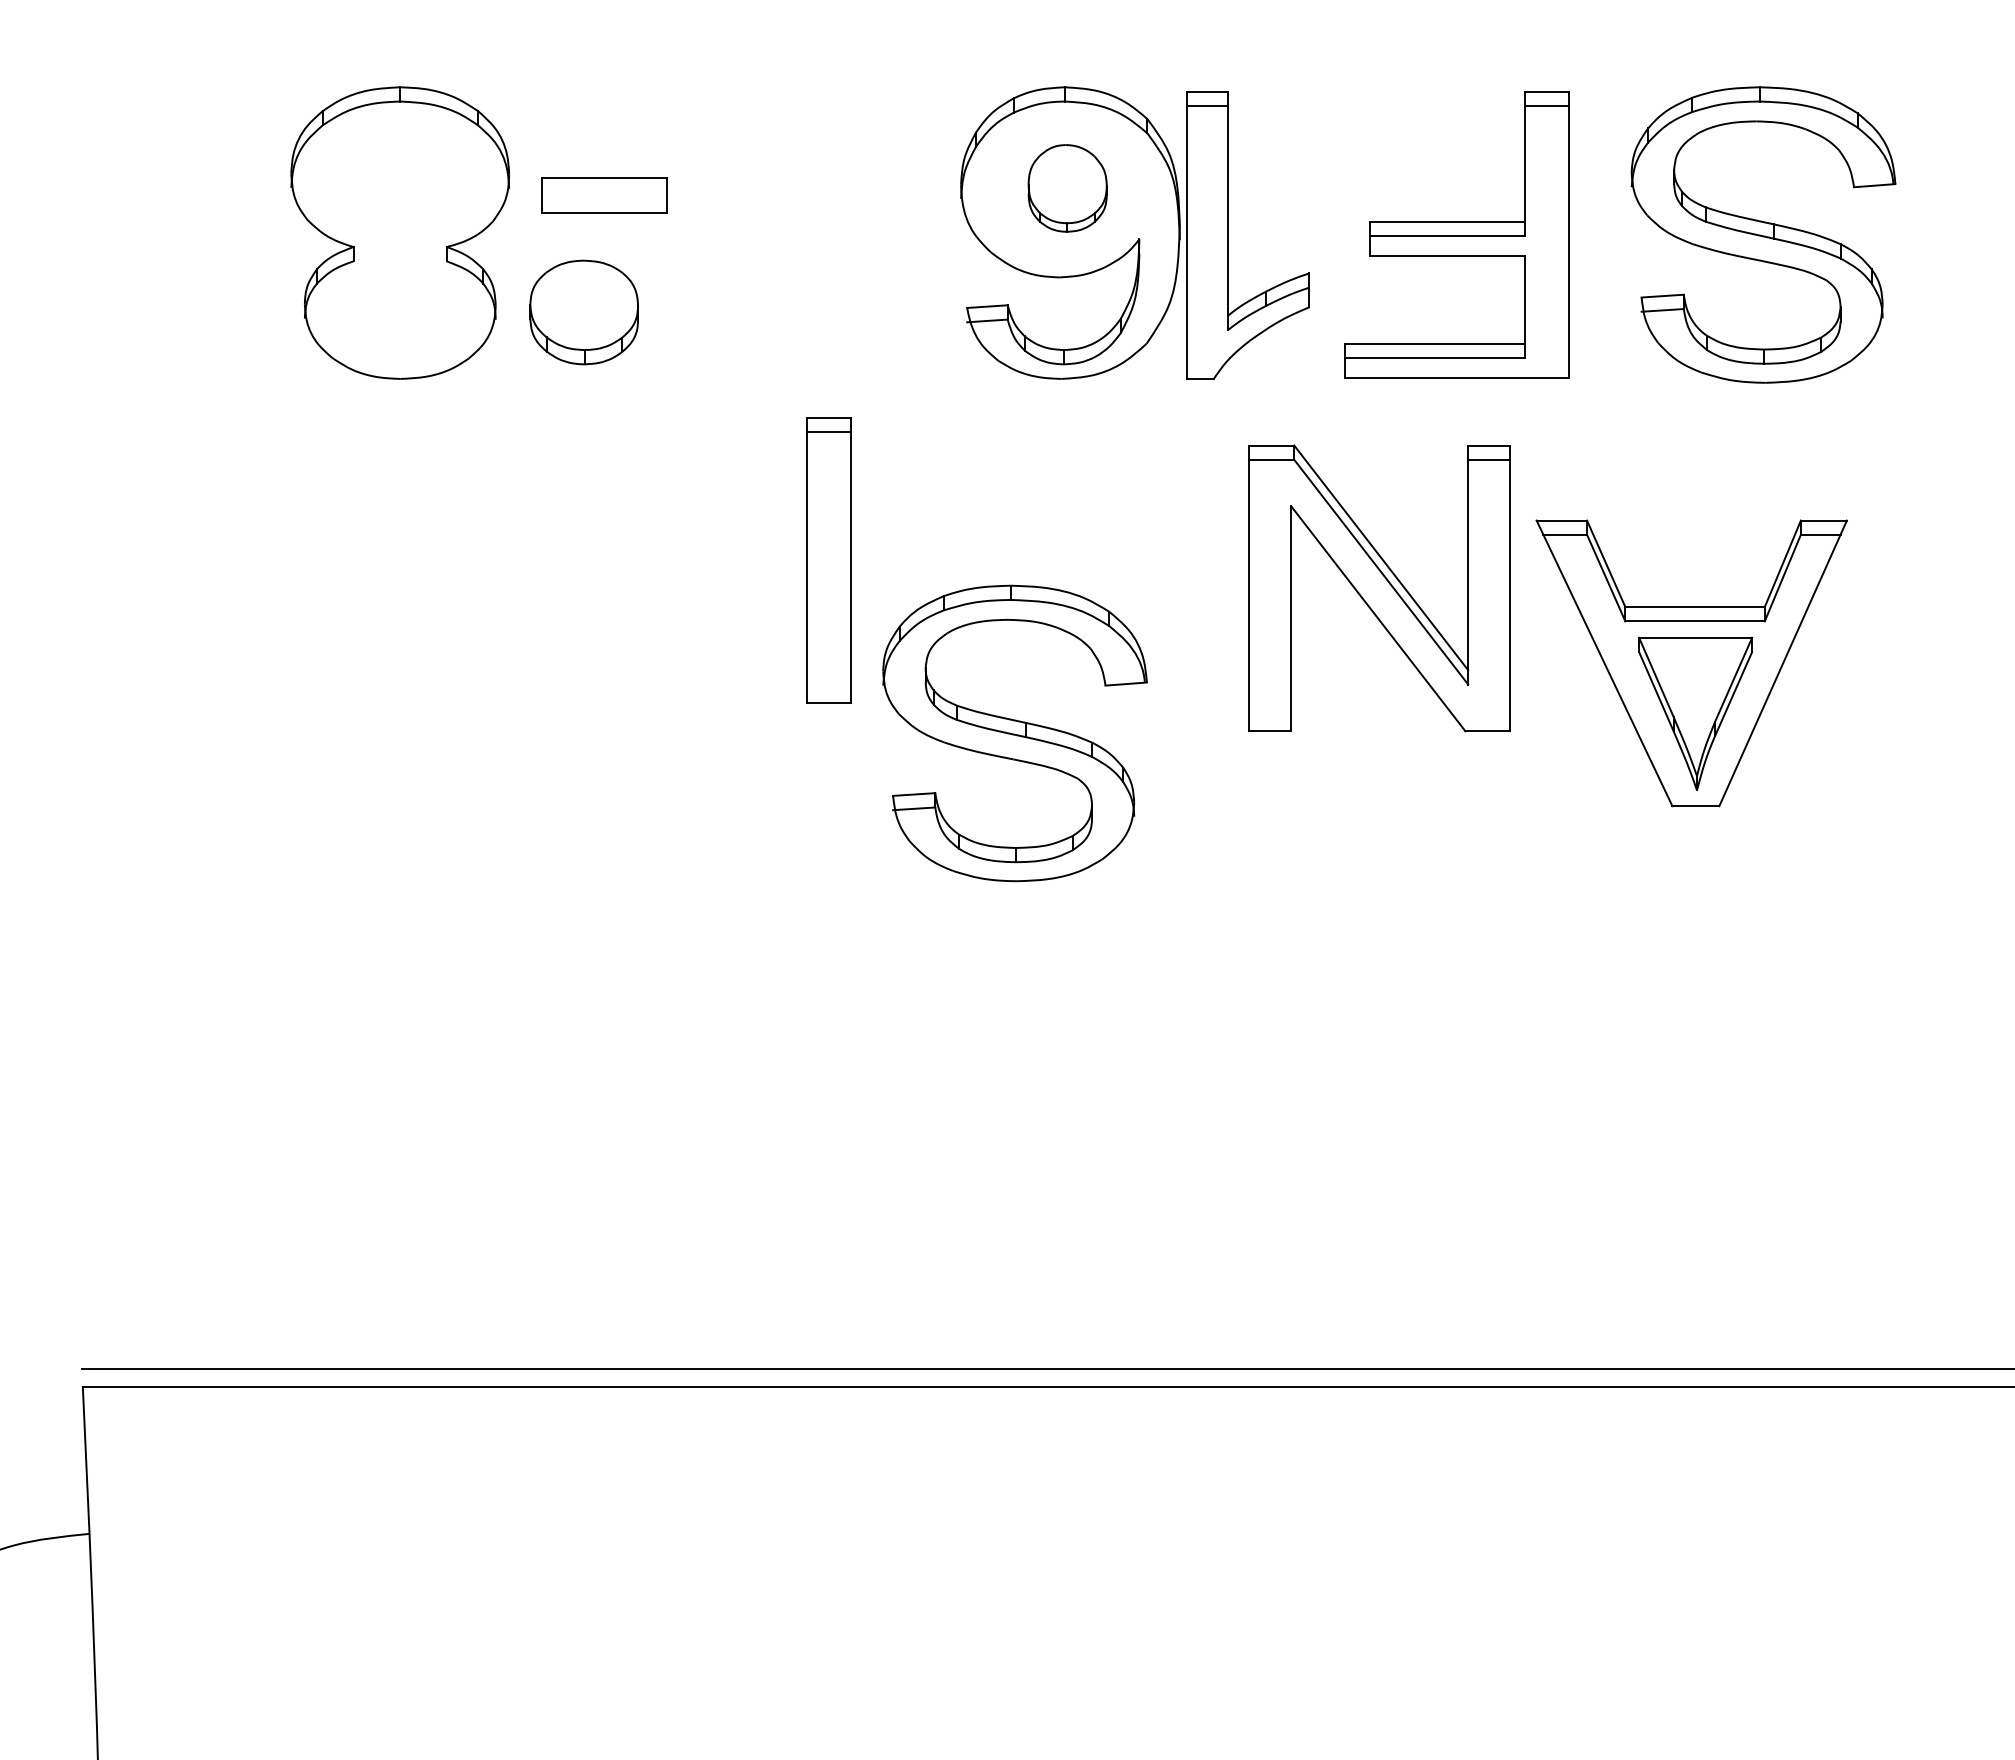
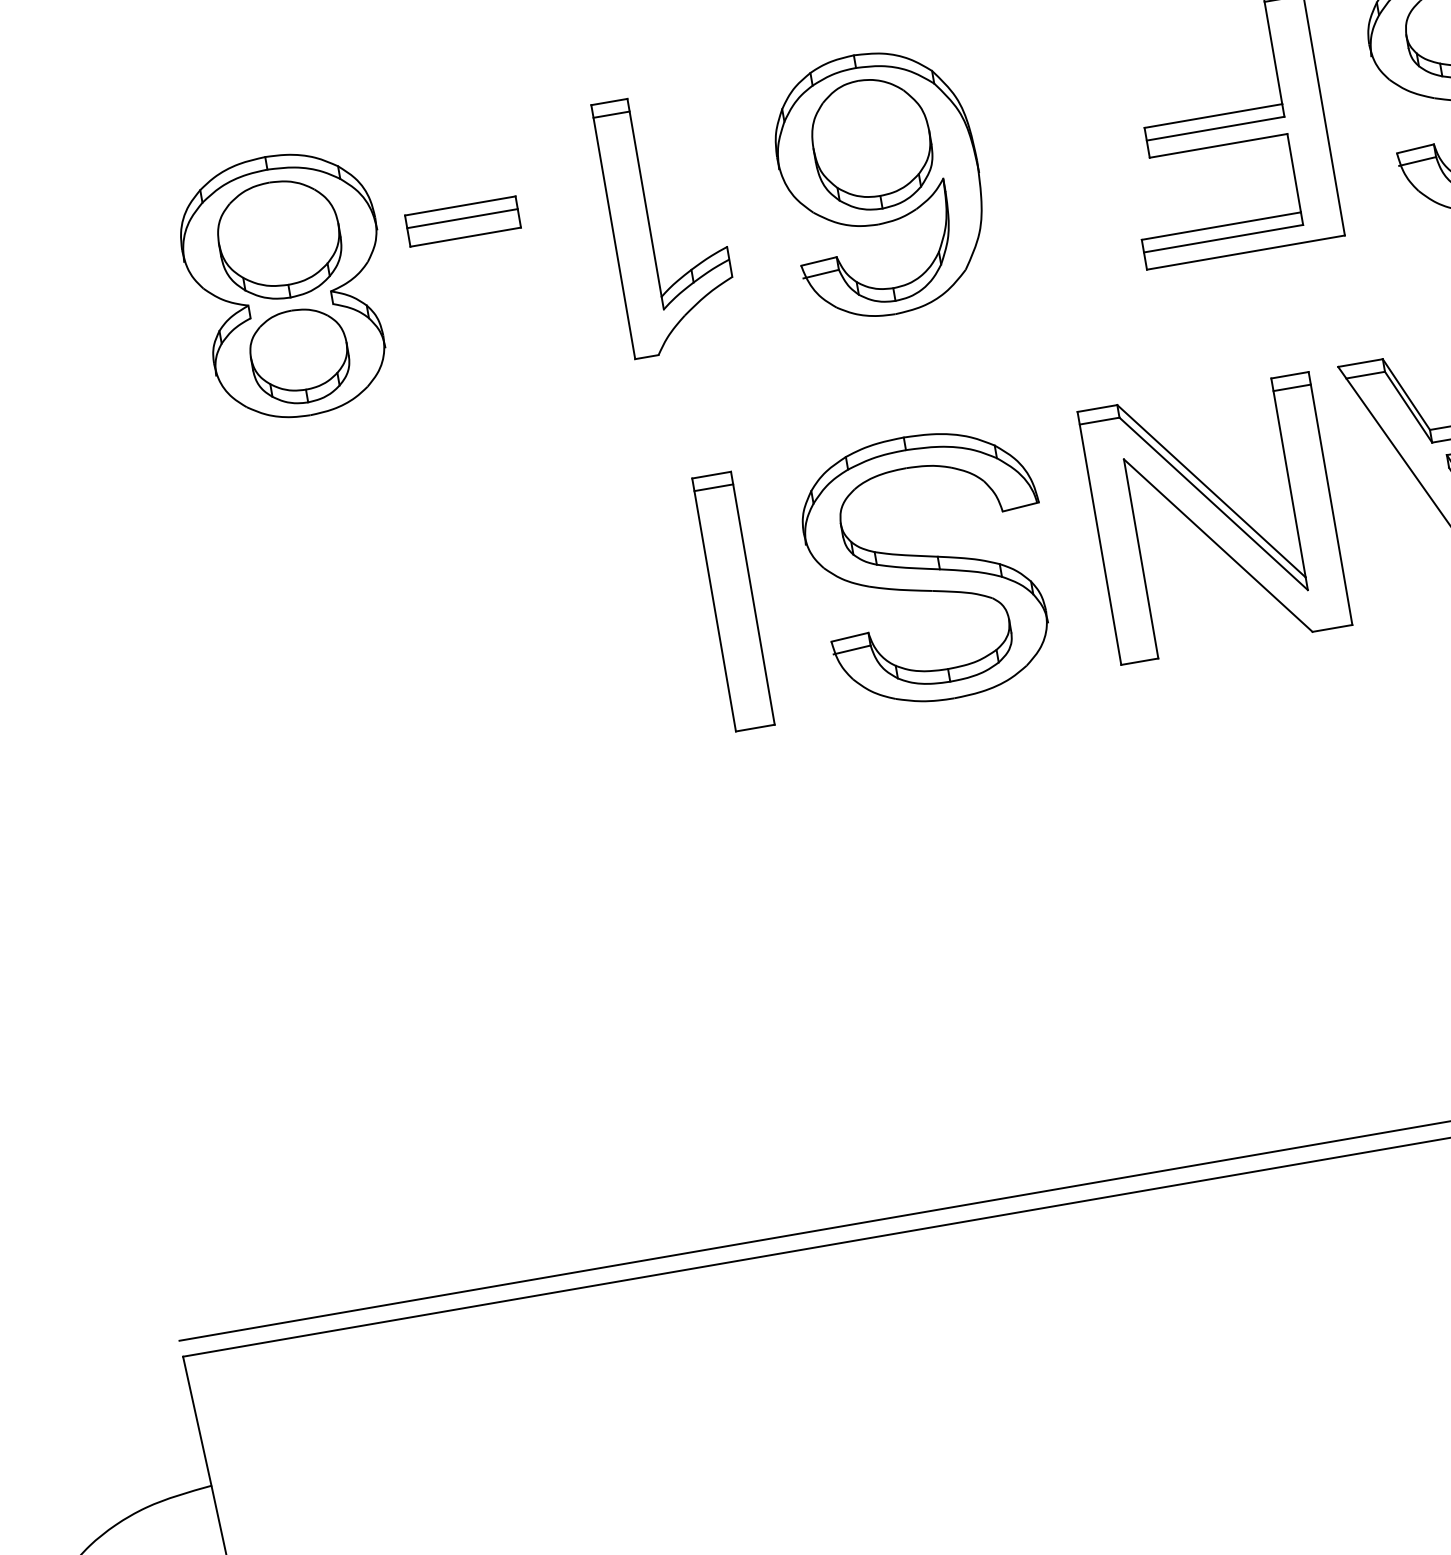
part: (400, 180) -> (279, 239), added
part: (1067, 188) -> (871, 144), size x1.67
line: (604, 192) -> (462, 218), added
part: (1228, 235) -> (649, 225), moved
part: (583, 312) -> (299, 356), moved
part: (828, 560) -> (732, 601), moved
part: (1379, 588) -> (1214, 518), moved
part: (1014, 733) -> (929, 567), moved

